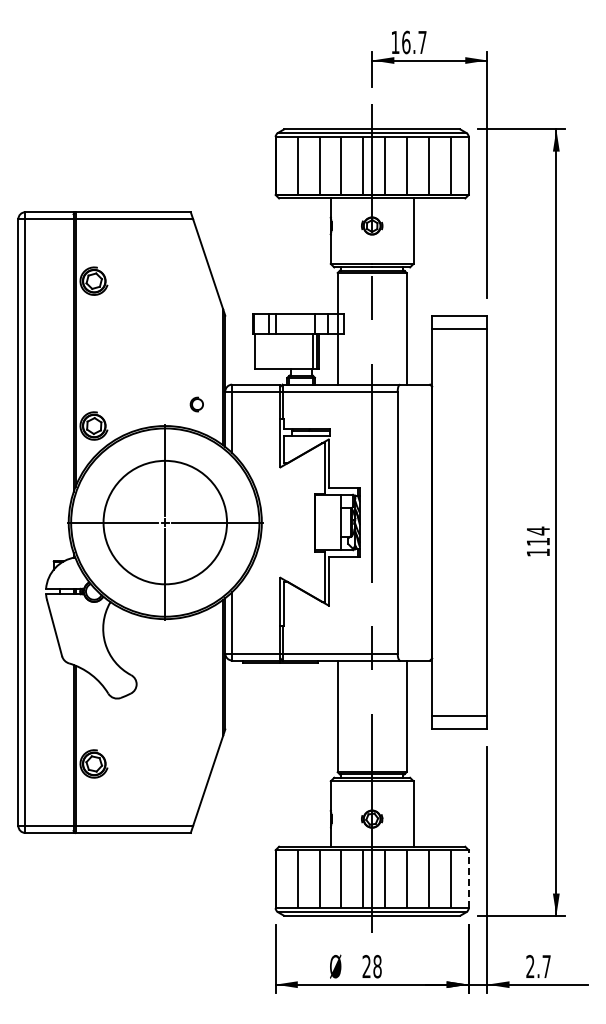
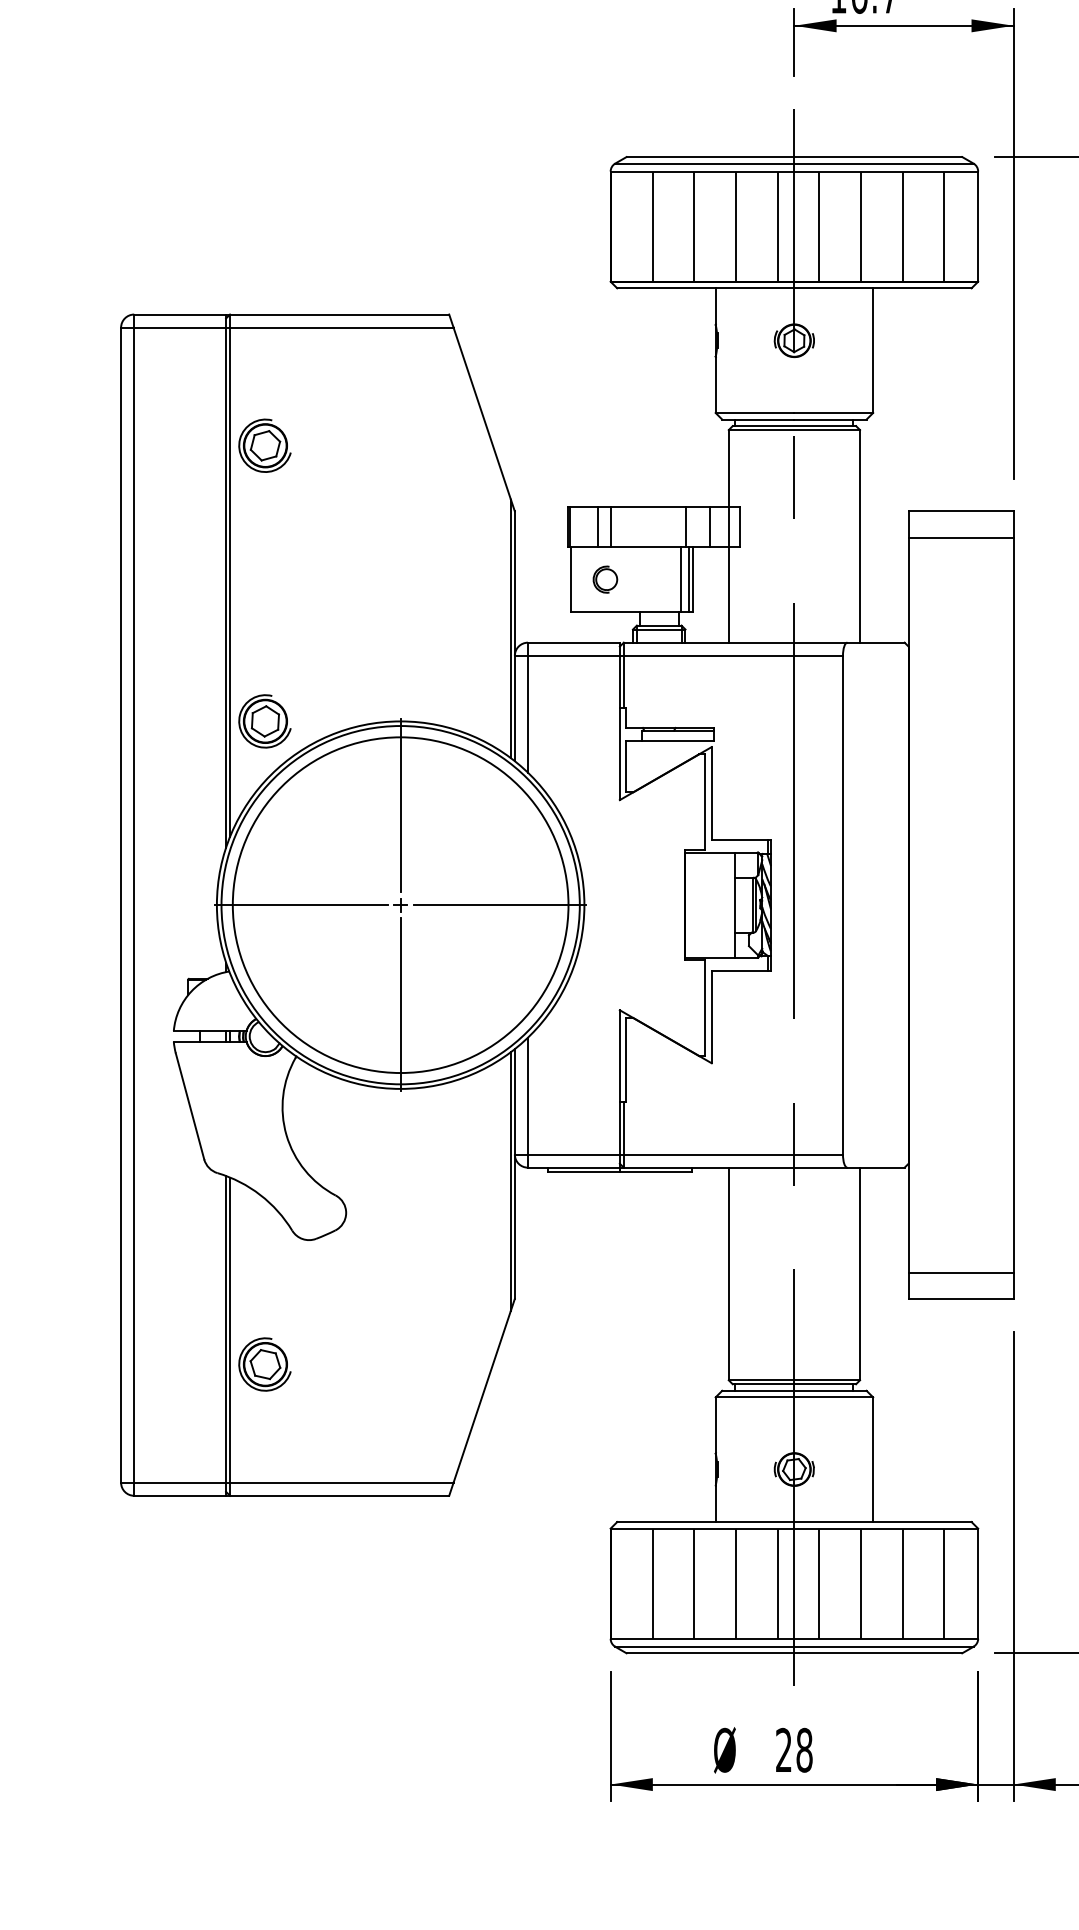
part: (196, 404) -> (604, 579), moved
circle: (165, 522) -> (401, 904), size x1.43
line: (468, 879) -> (977, 1584), dashed -> solid

